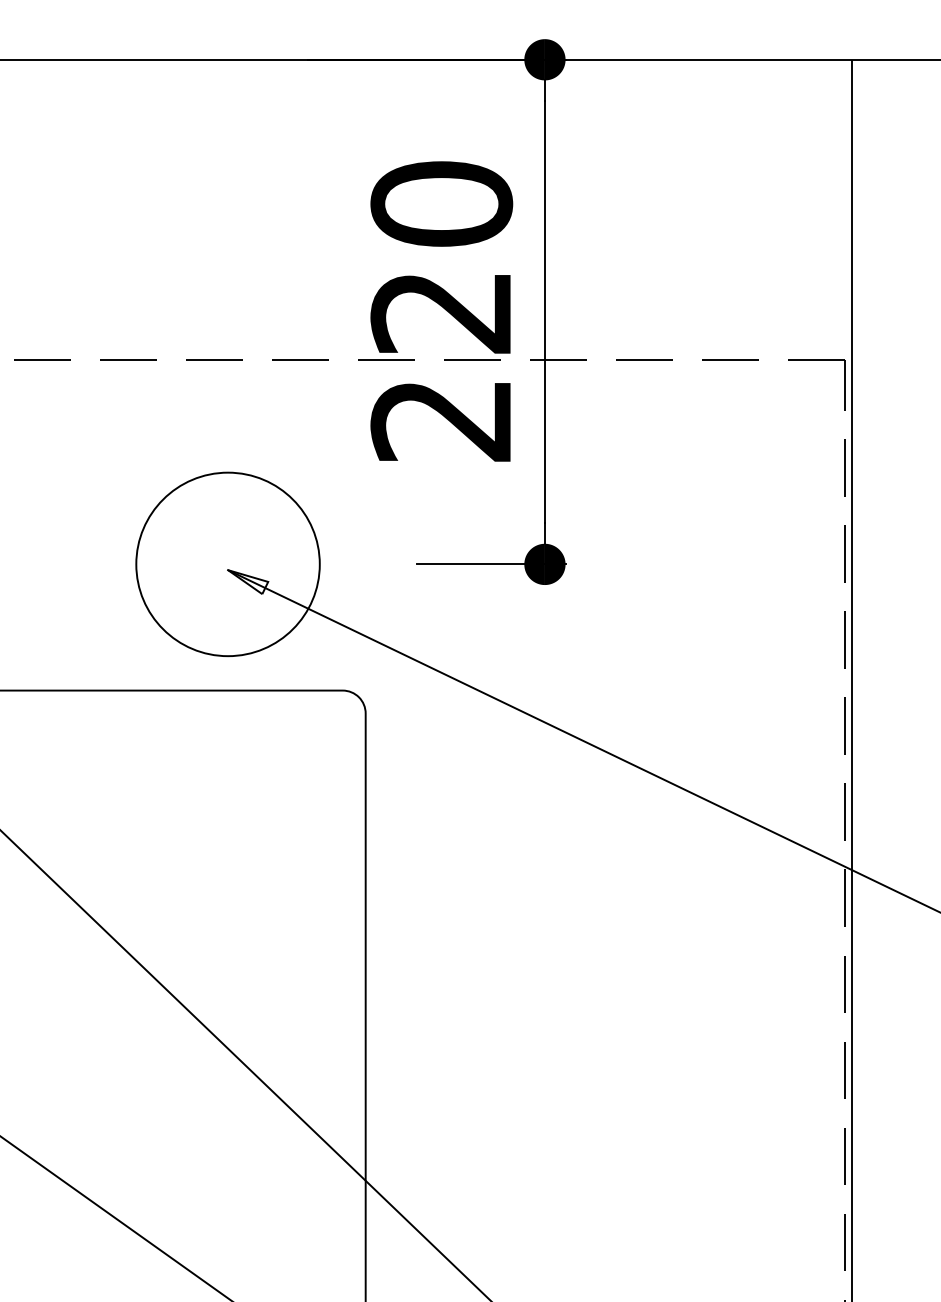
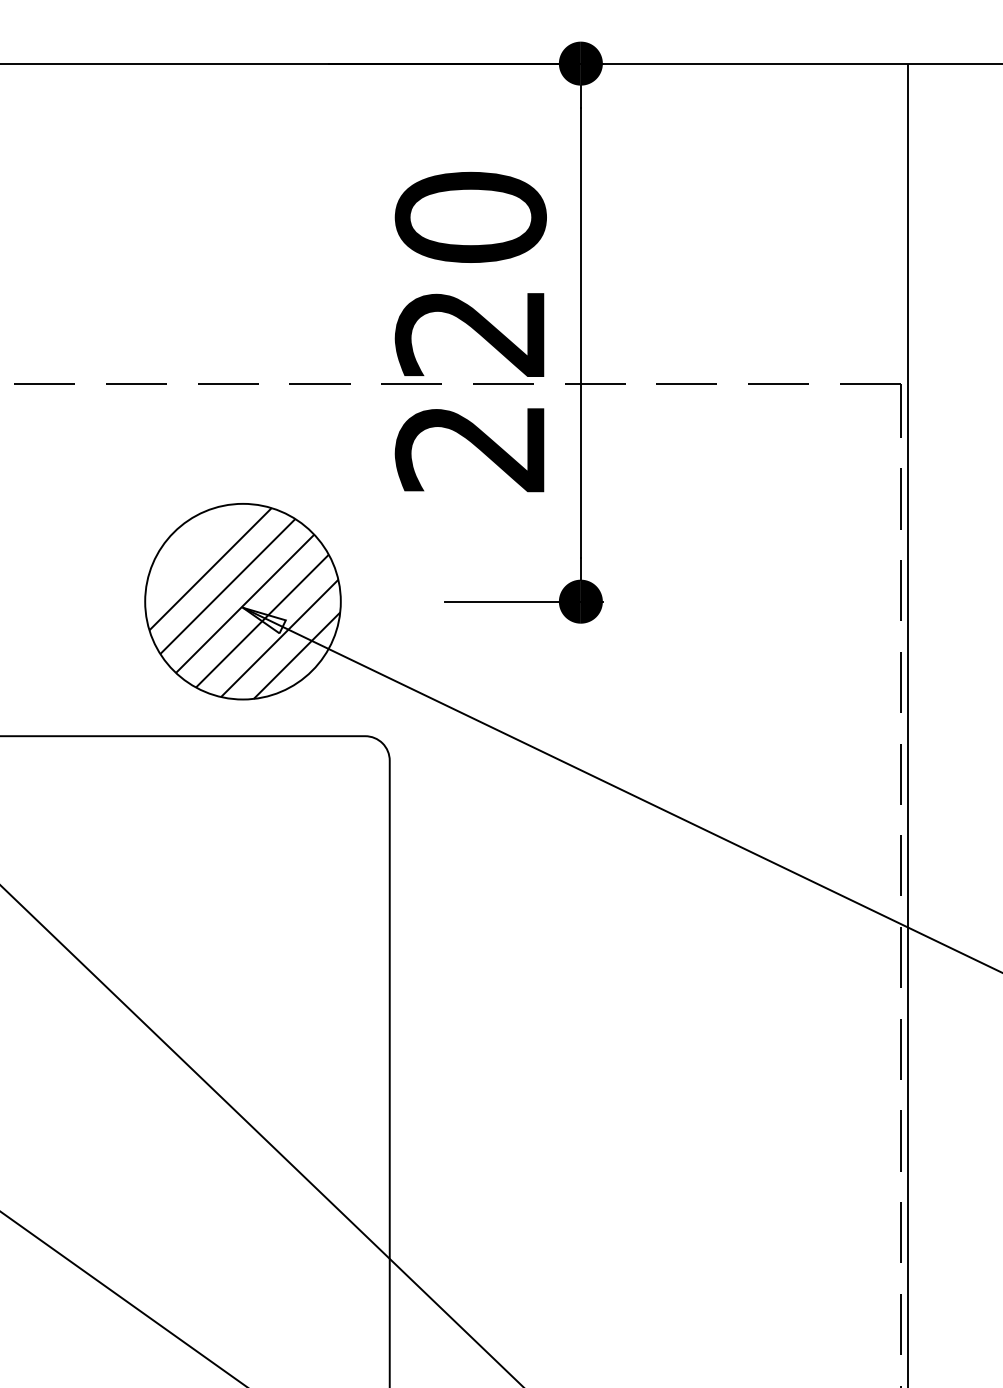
hatch: (229, 566) -> (244, 603), added

